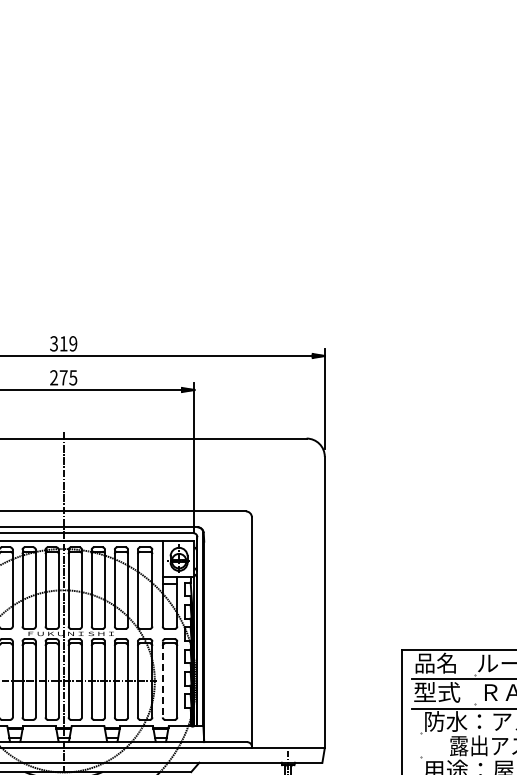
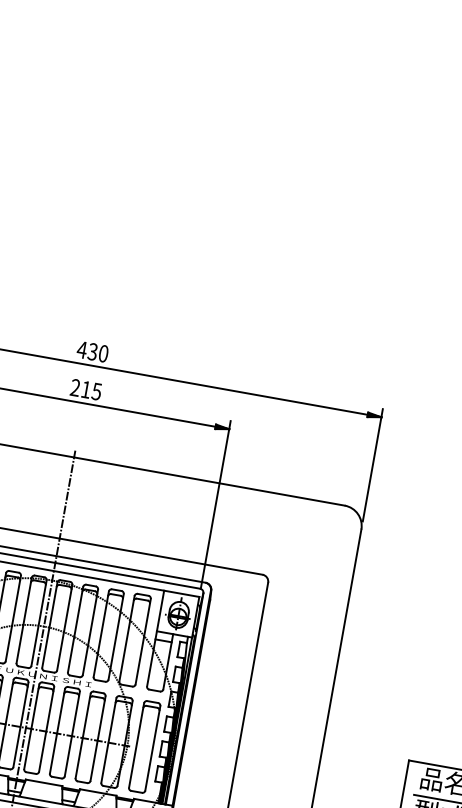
text: (63, 343) -> (92, 351), 319 -> 430
text: (63, 377) -> (85, 389), 275 -> 215
line: (162, 679) -> (136, 745), dashed -> solid

